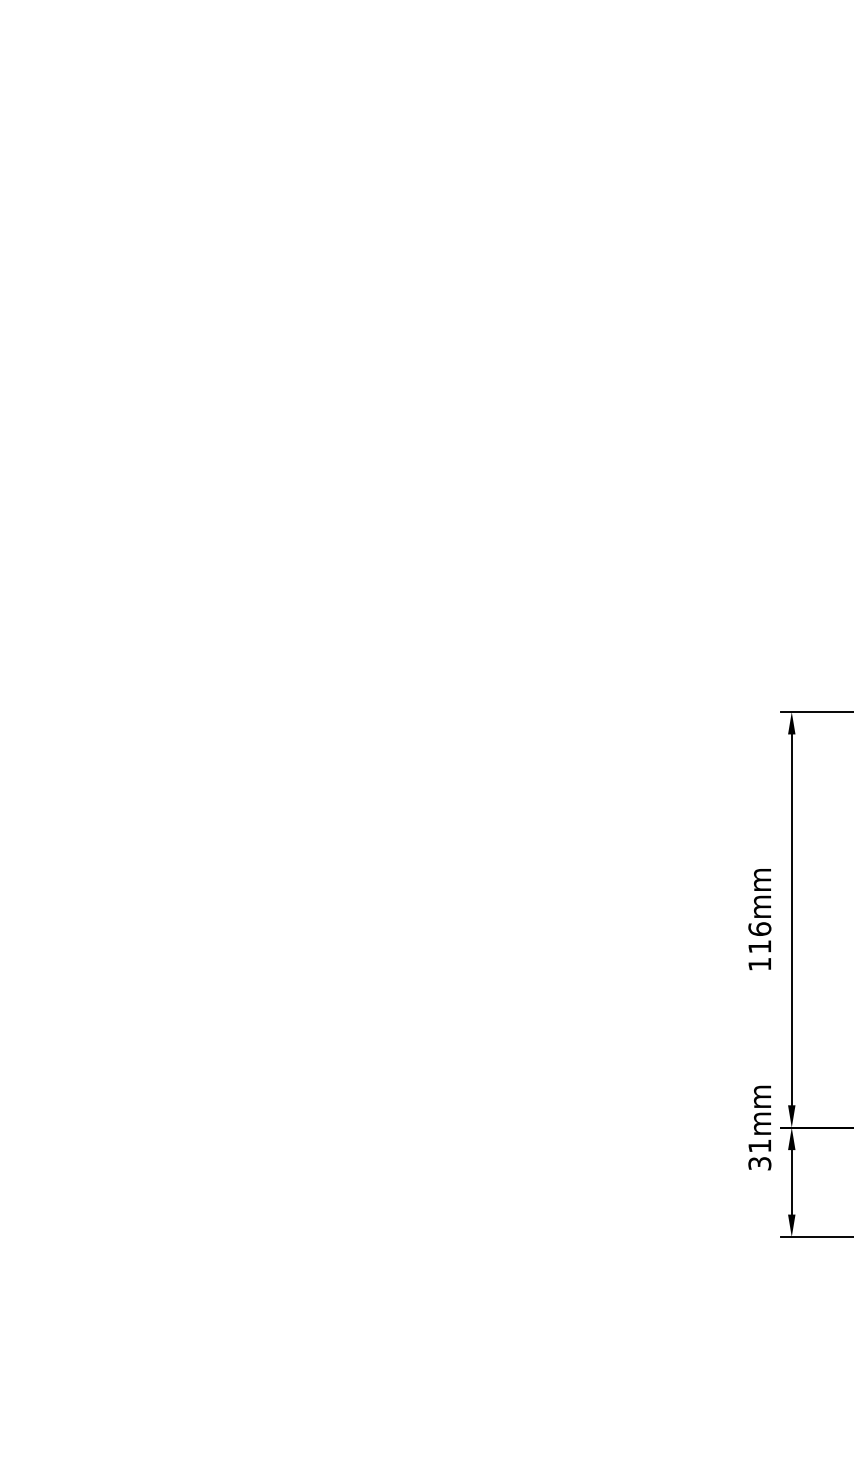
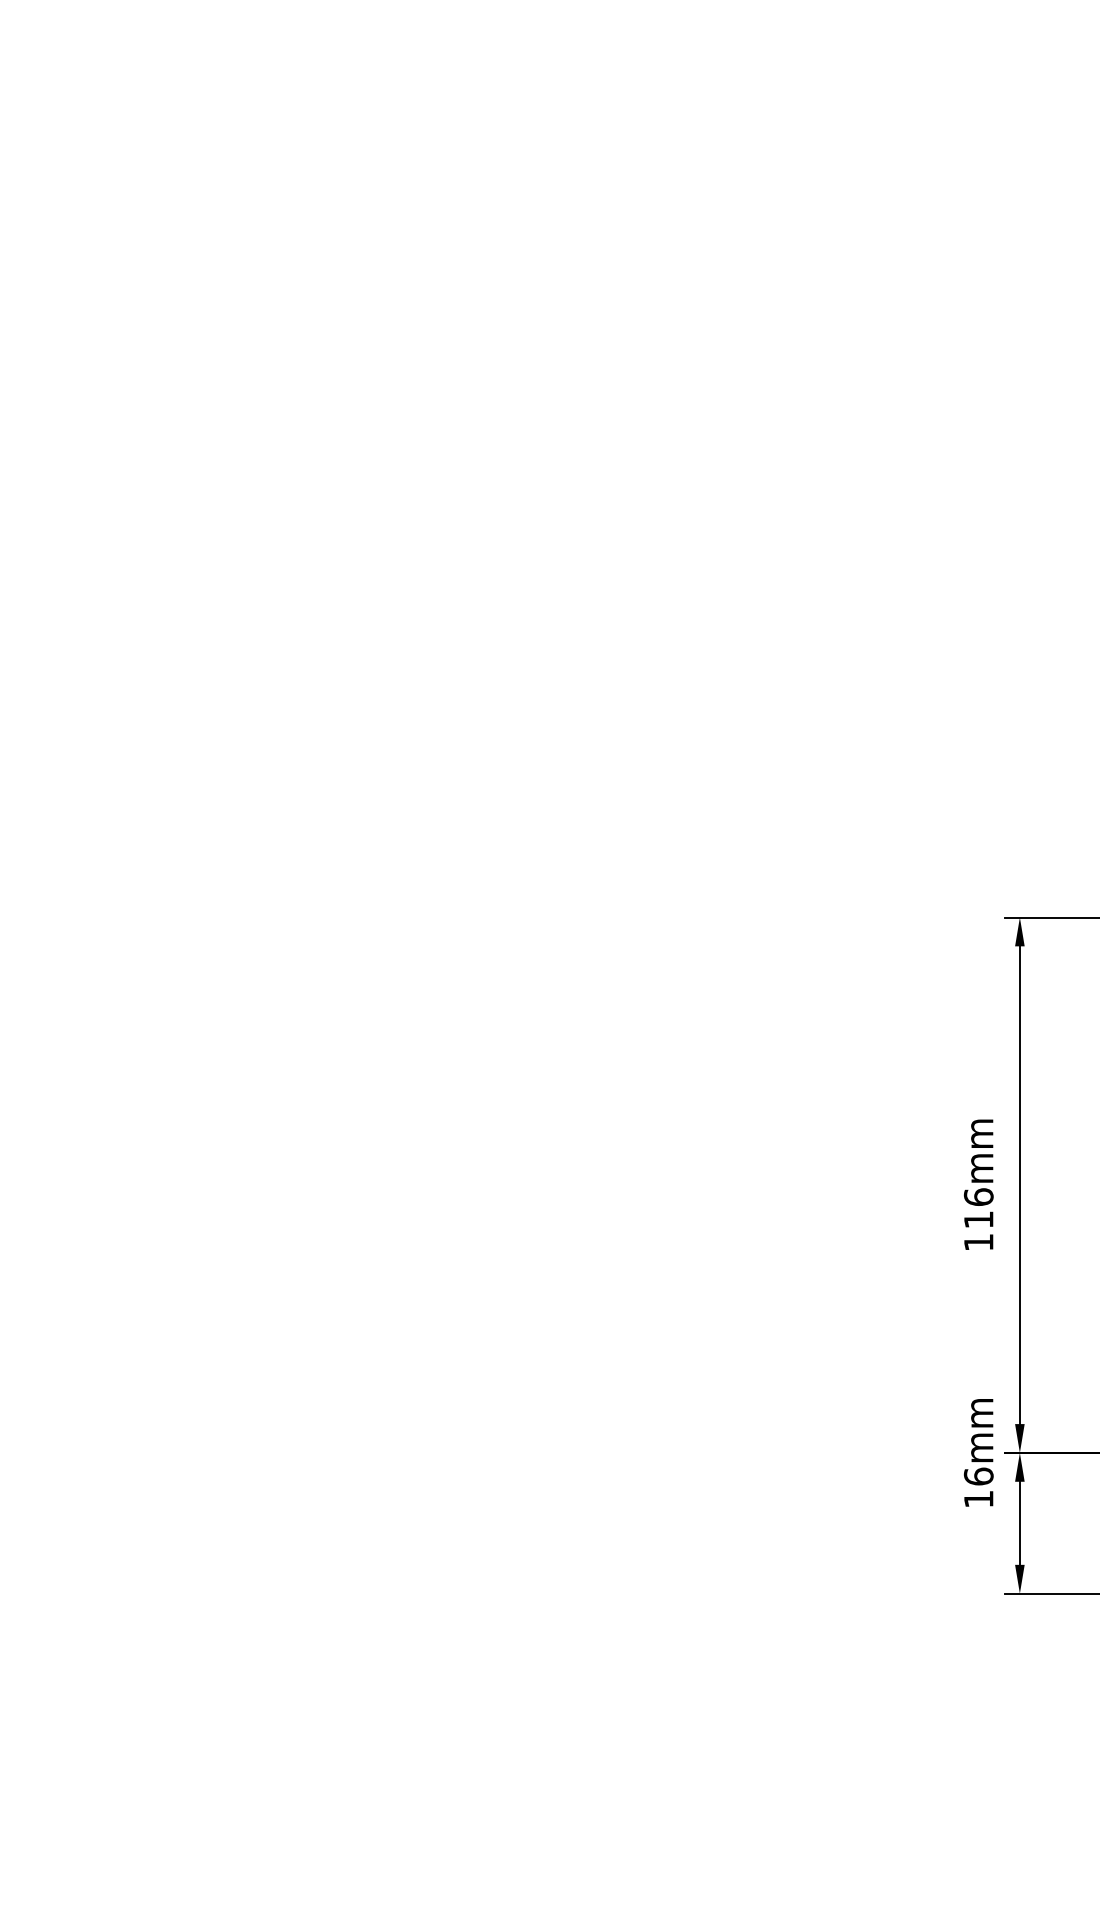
text: (759, 1154) -> (978, 1487), 31mm -> 16mm

